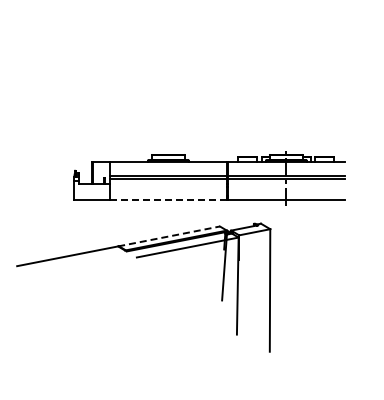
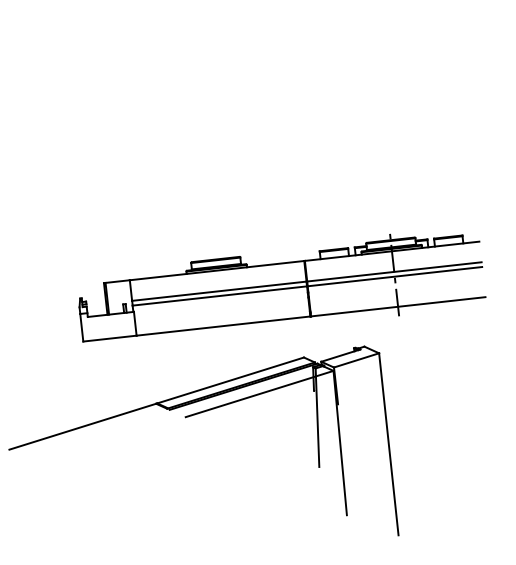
line: (168, 199) -> (223, 325), dashed -> solid
line: (169, 236) -> (230, 380), dashed -> solid

